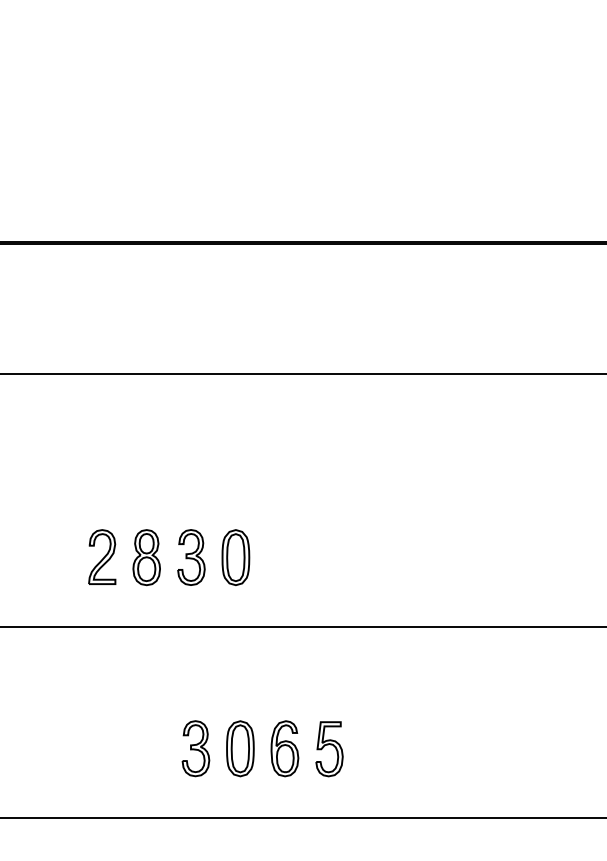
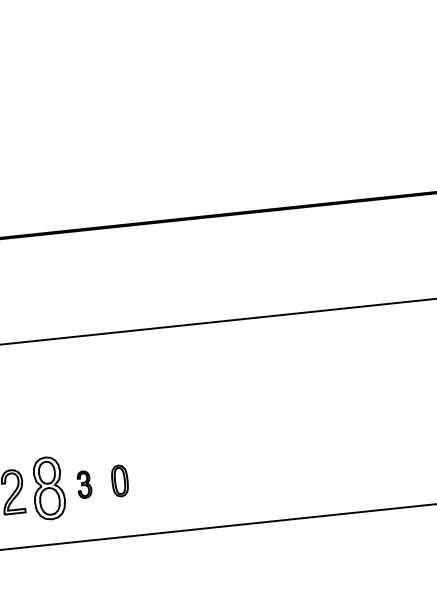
part: (146, 557) -> (48, 488), size x1.4
part: (191, 557) -> (84, 484), size x0.6
part: (235, 557) -> (119, 480), size x0.7

